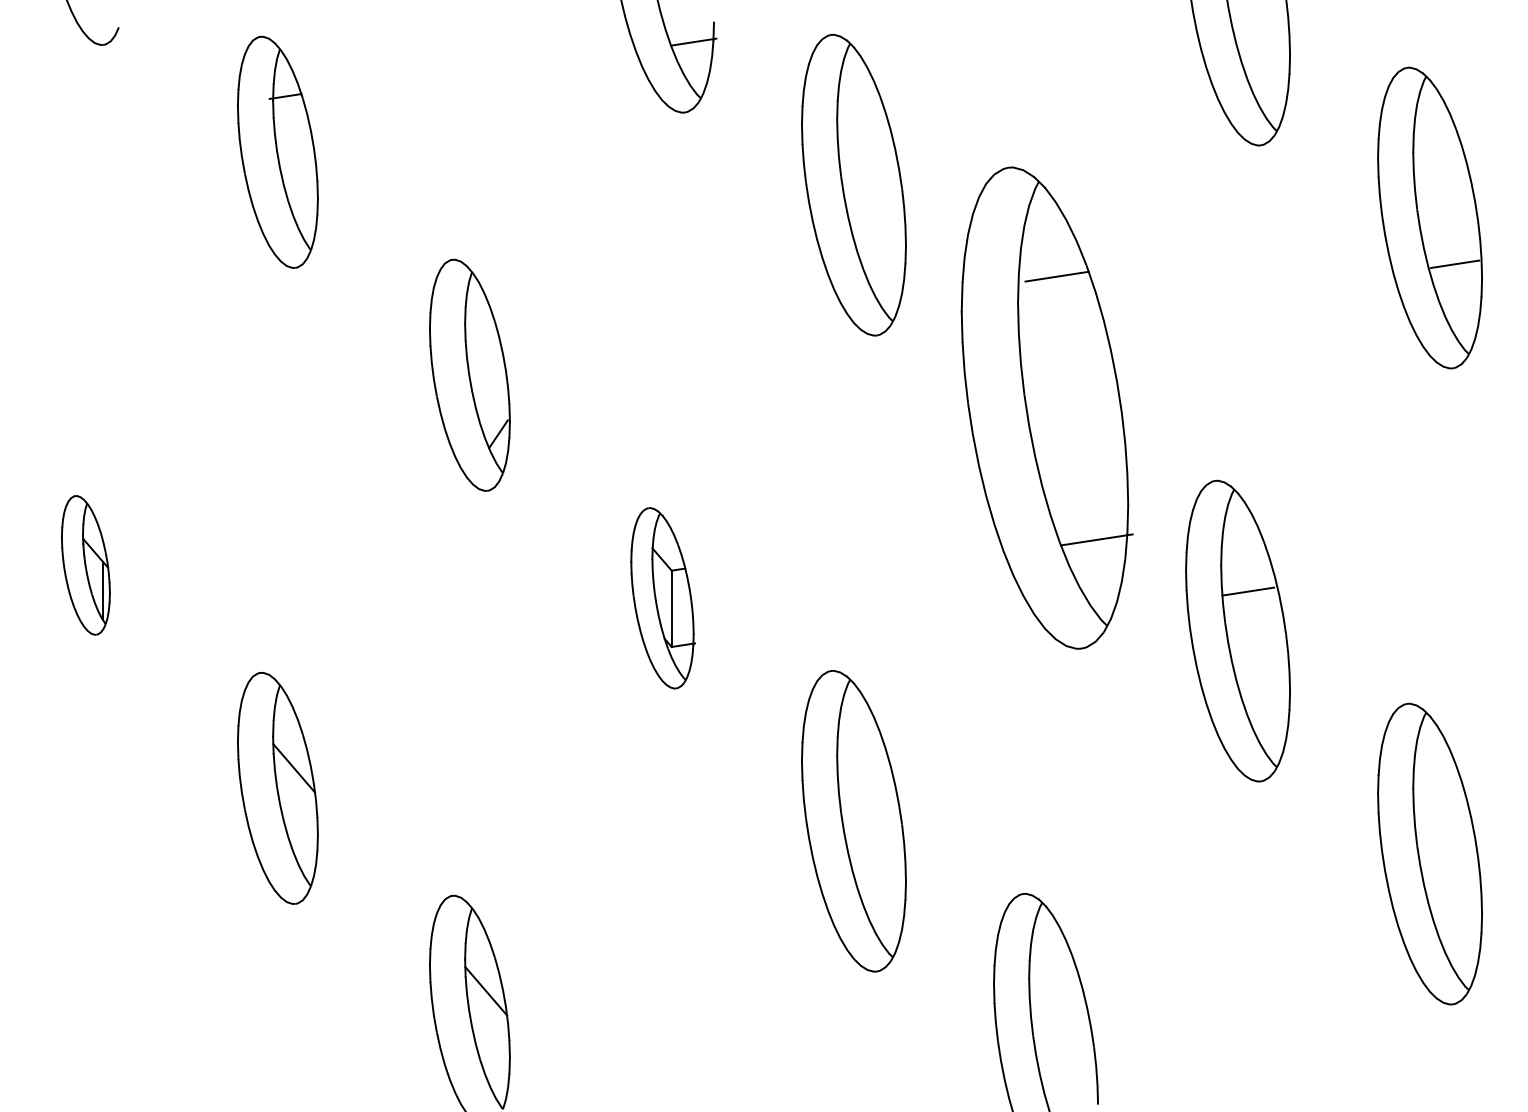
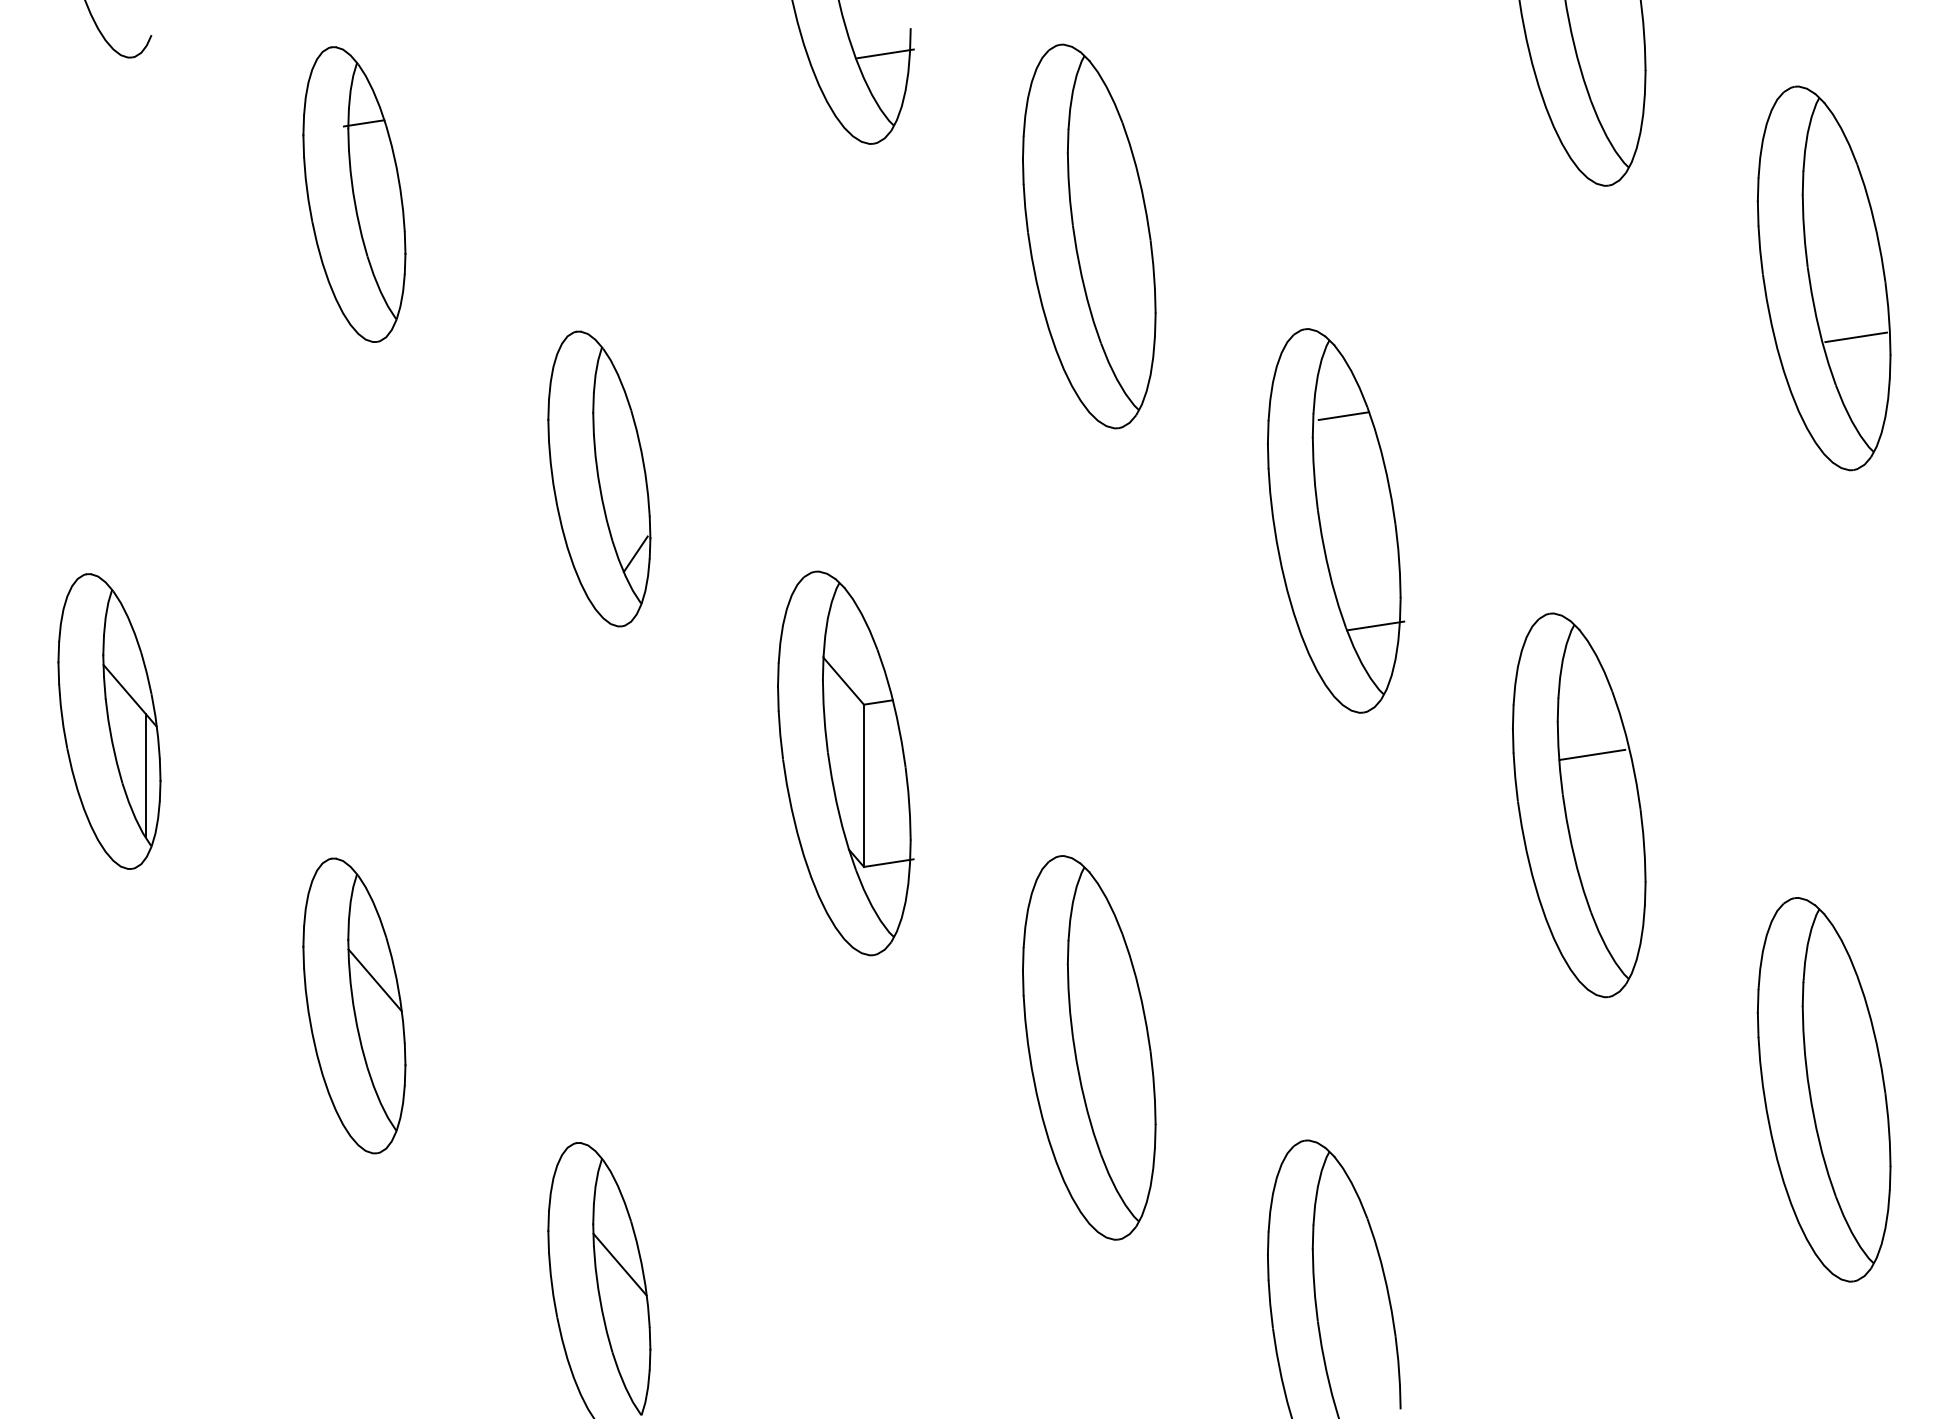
part: (1047, 407) -> (1336, 520), size x0.62
part: (85, 565) -> (109, 721), size x1.67
part: (662, 598) -> (845, 763), size x1.67

